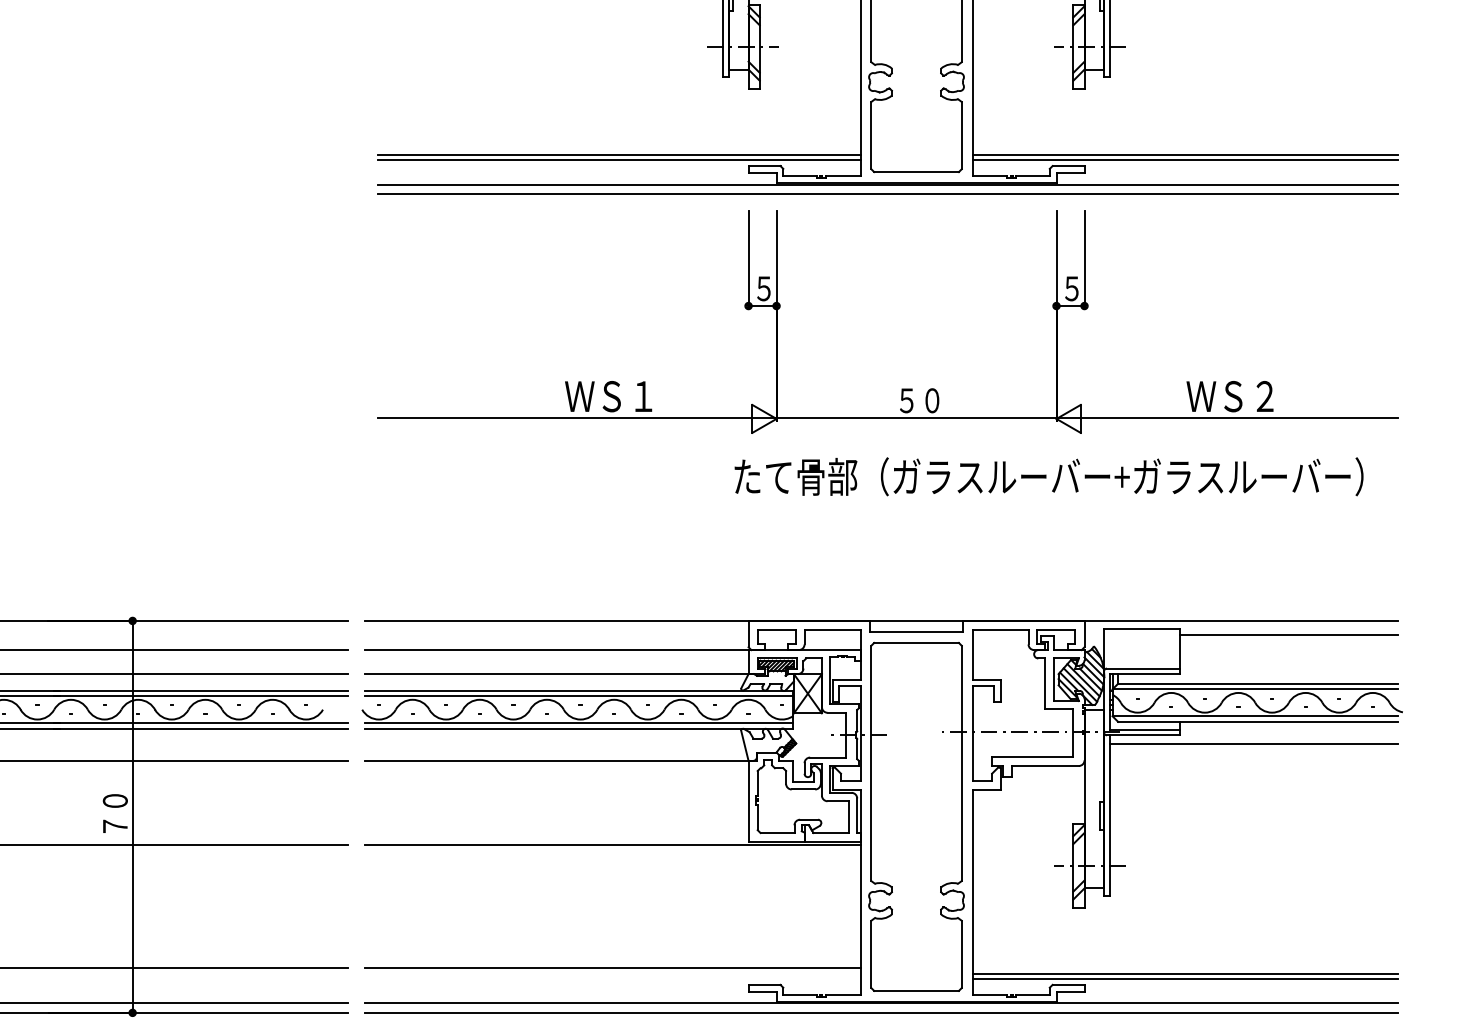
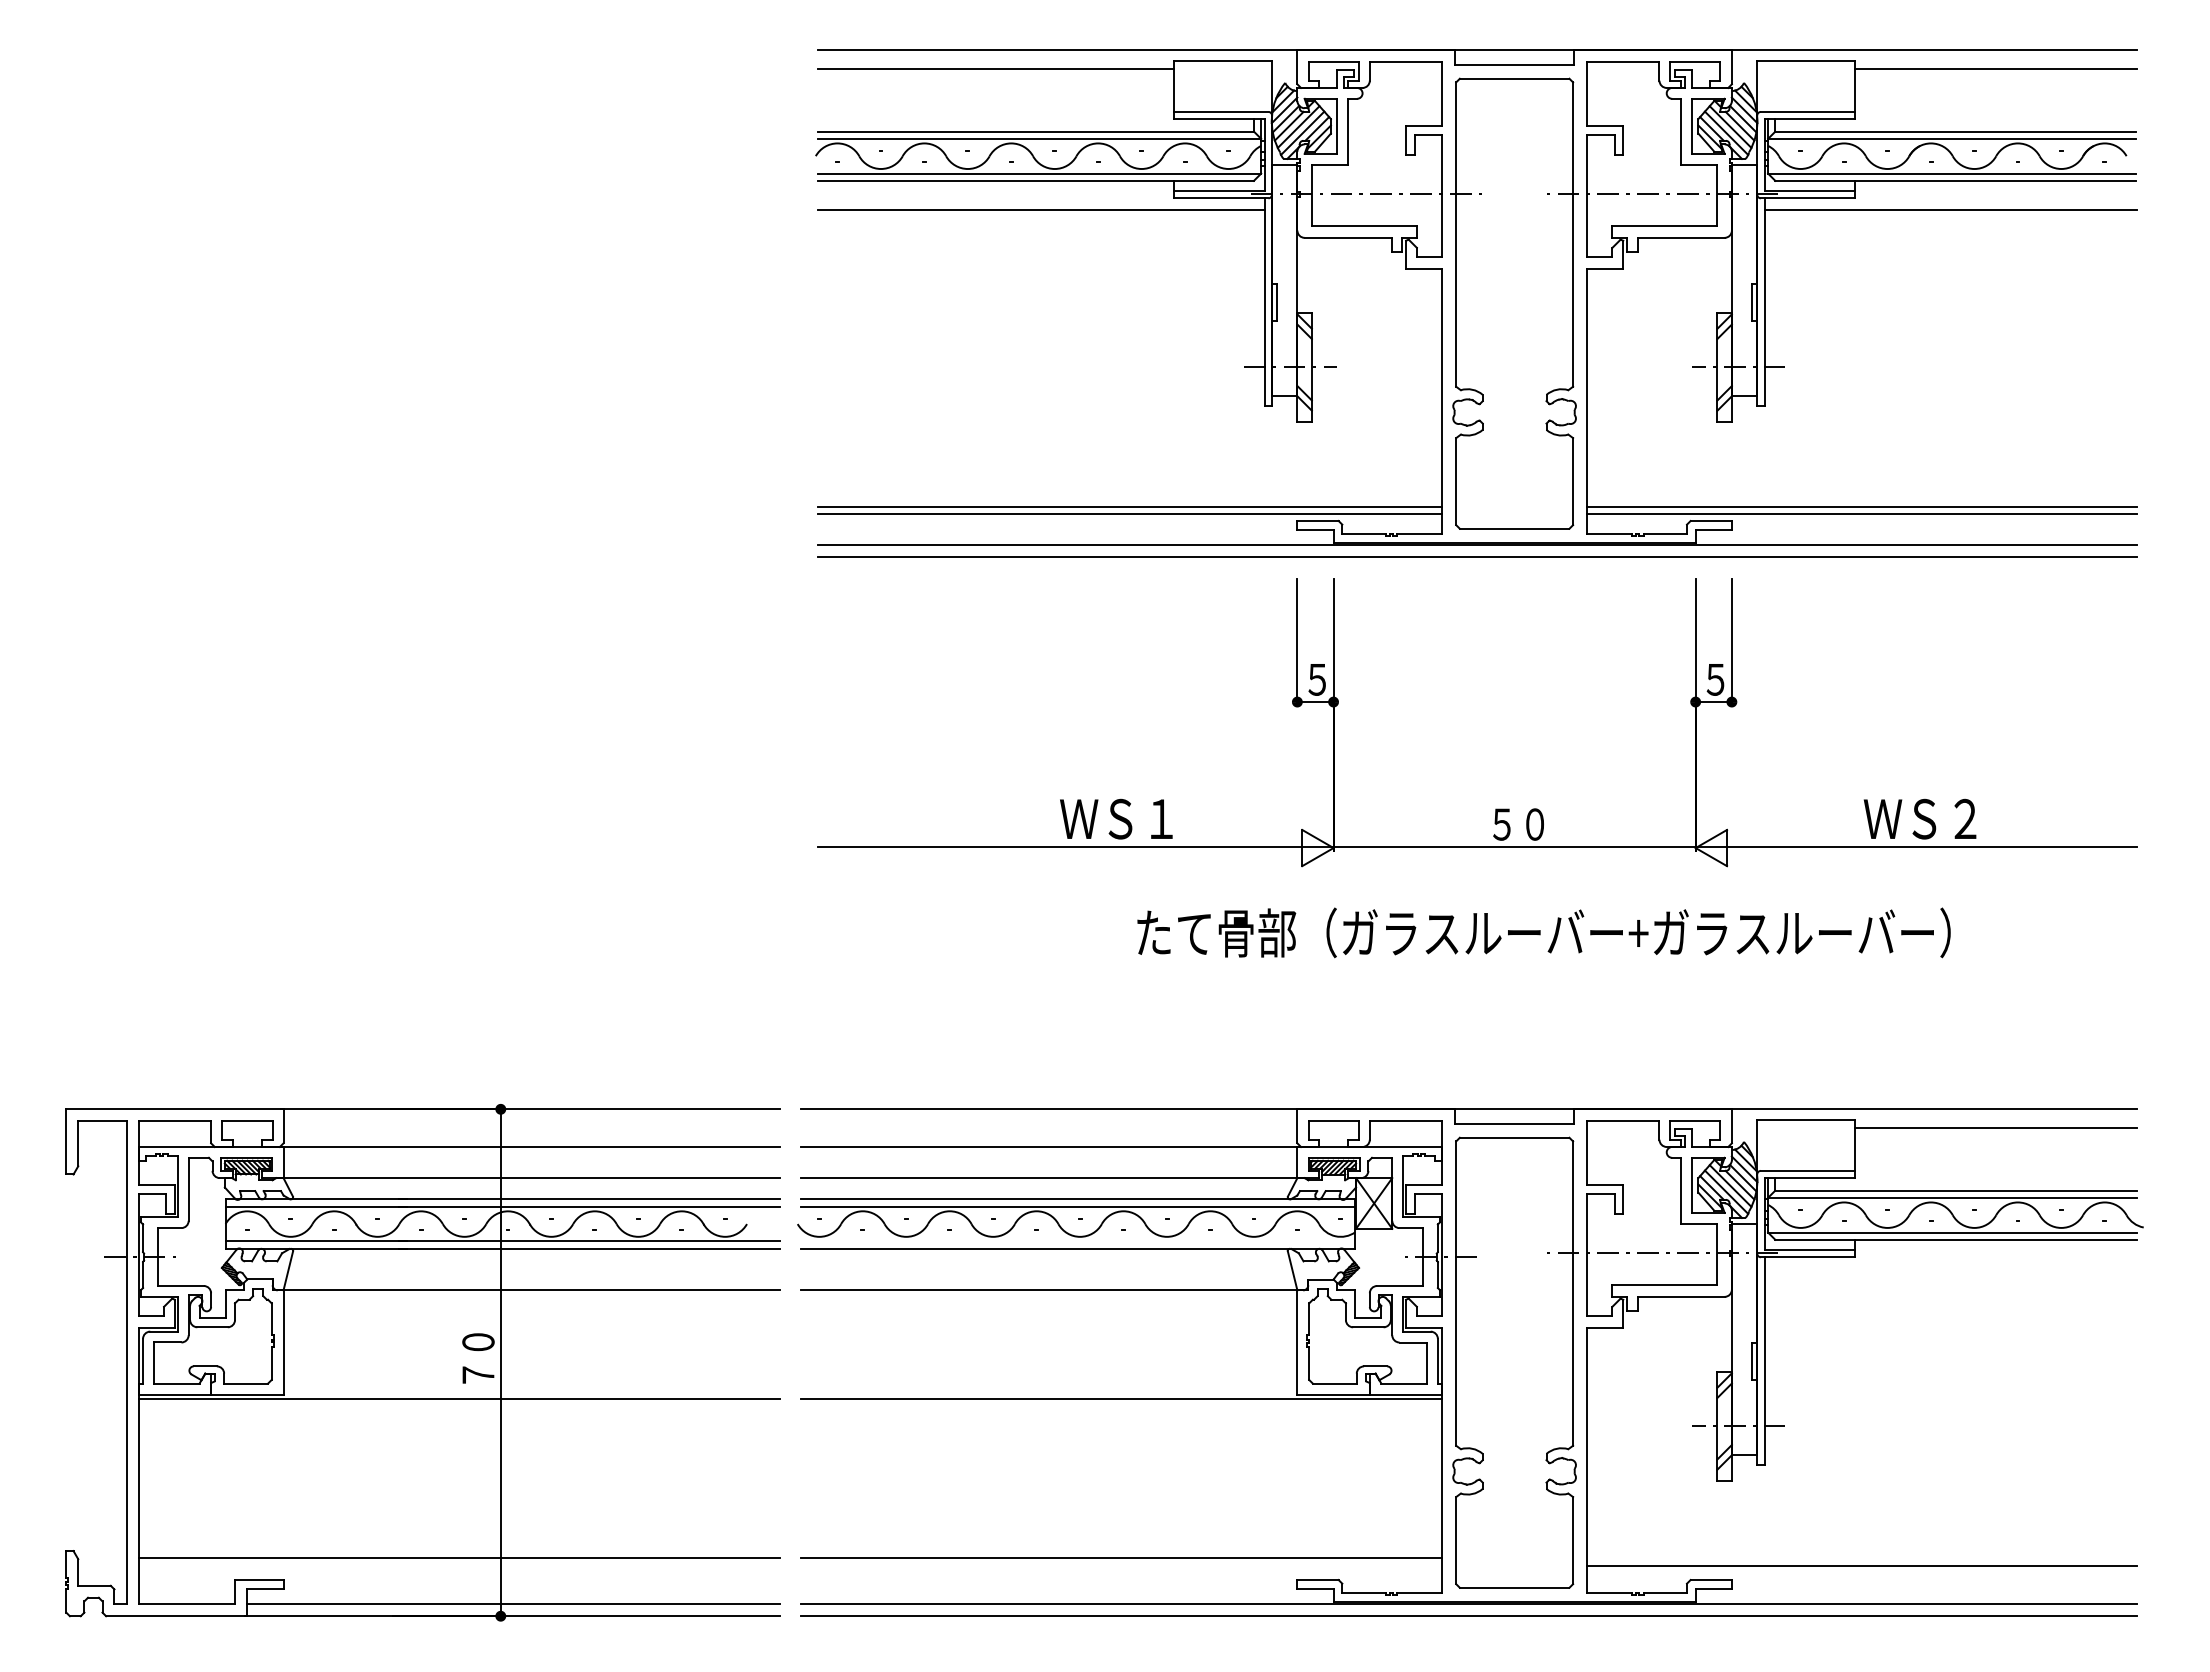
text: (1048, 476) -> (1543, 932), moved
line: (579, 723) -> (1078, 1241), removed
line: (1253, 744) -> (1950, 1269), removed
line: (1185, 979) -> (1862, 1572), removed

